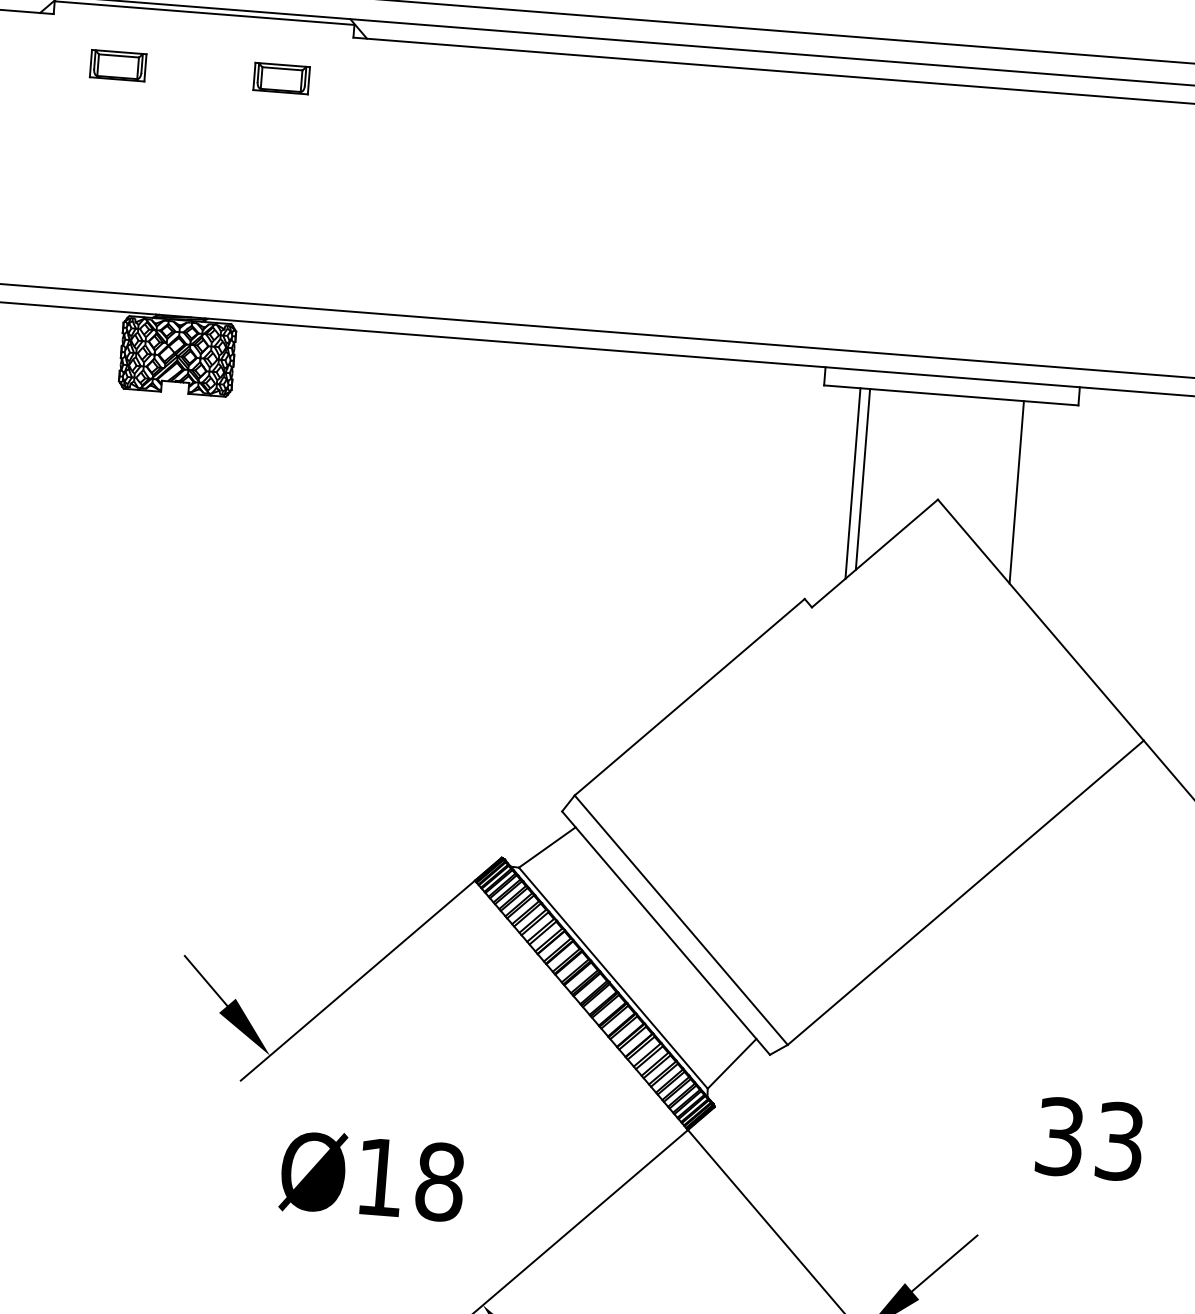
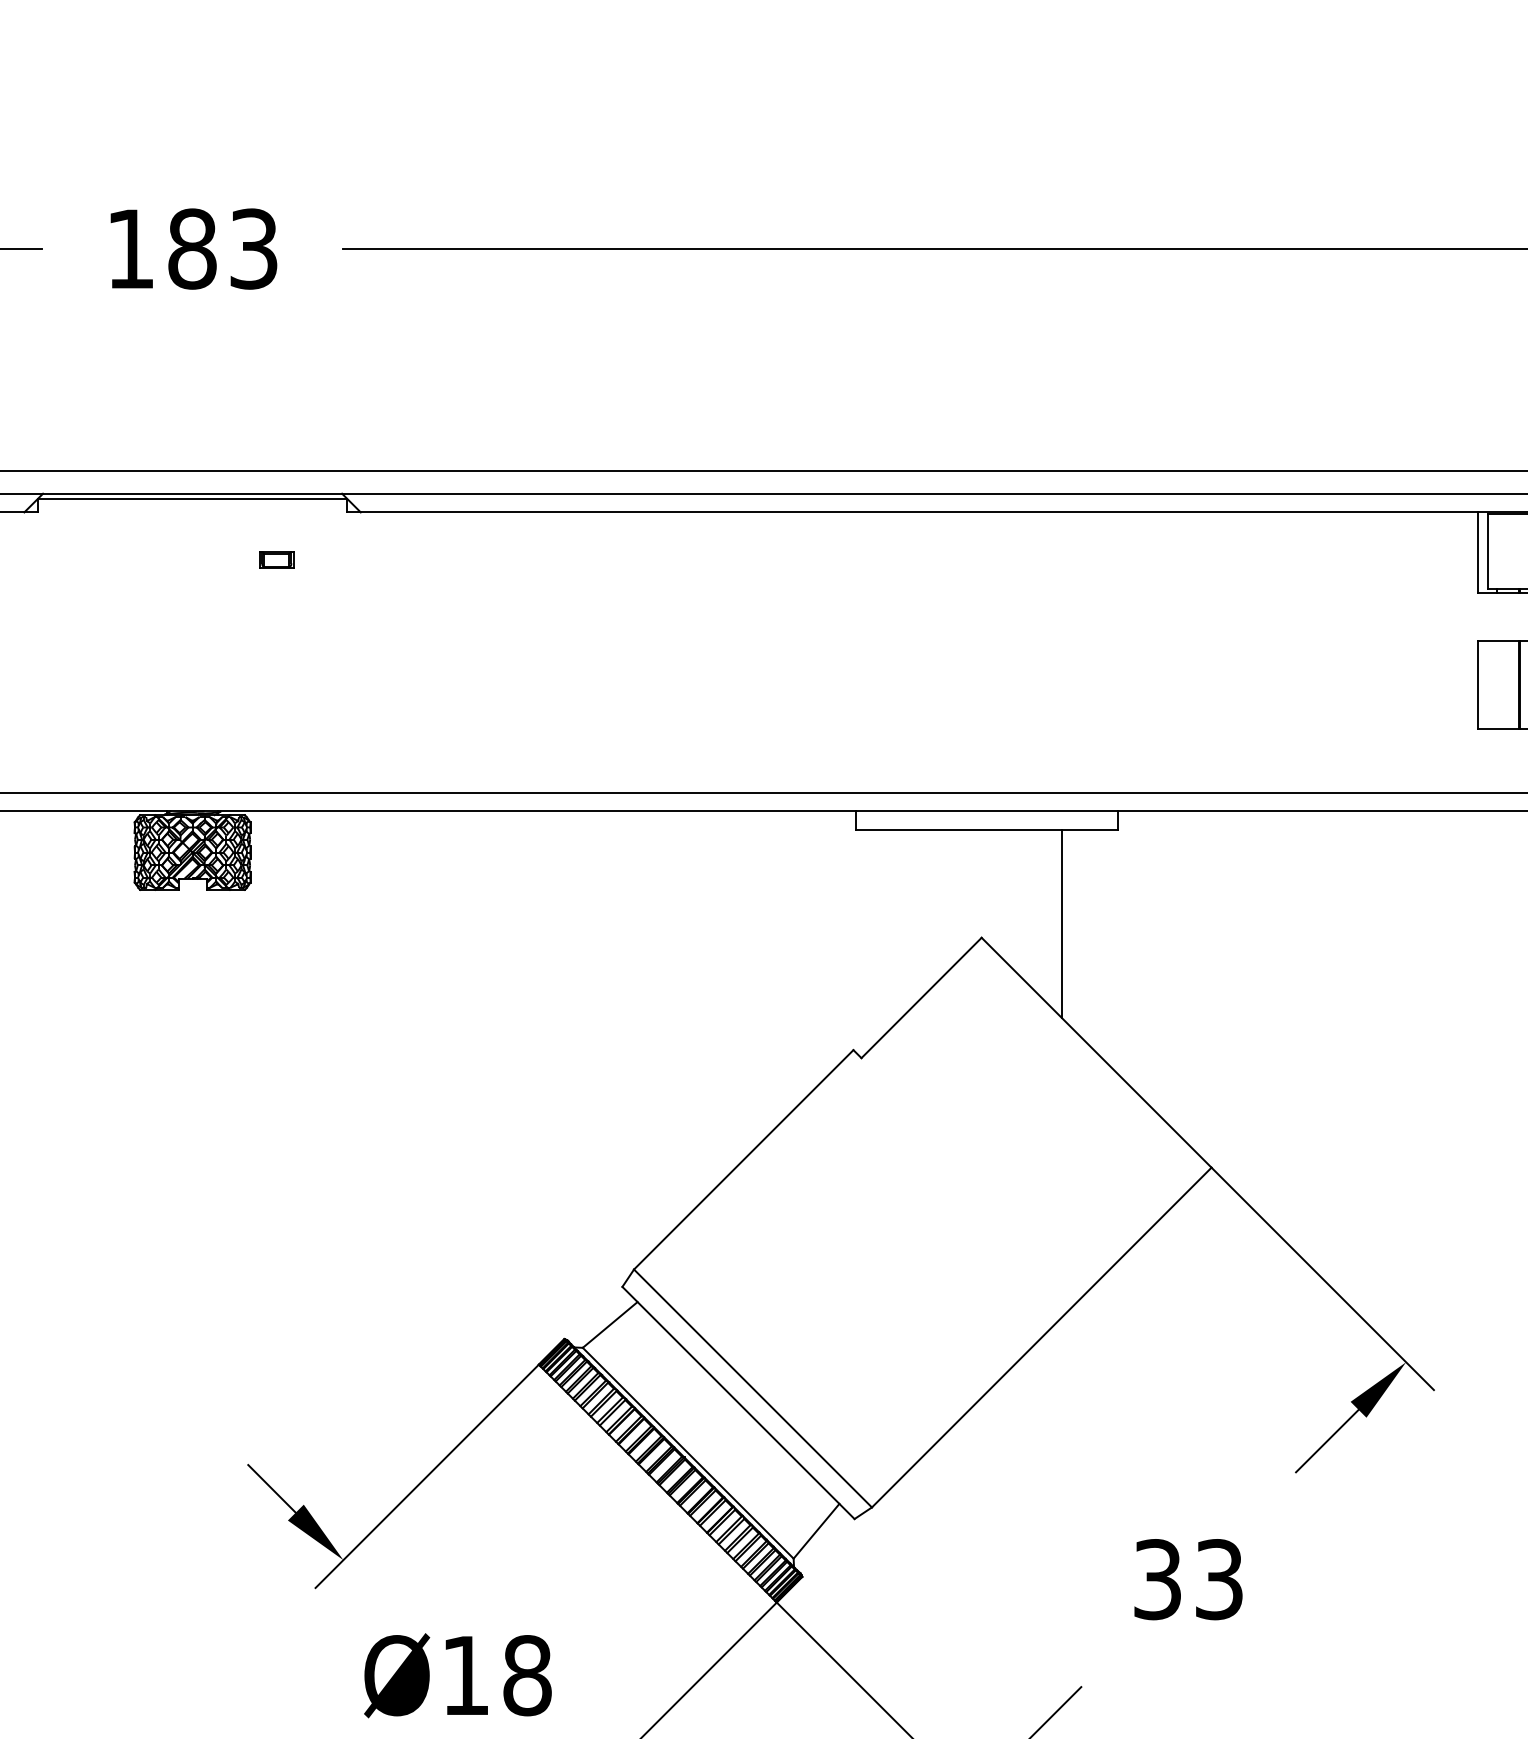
part: (118, 65) -> (108, 559), removed
part: (281, 78) -> (276, 559), size x0.6
line: (863, 479) -> (903, 923), removed
line: (852, 483) -> (893, 928), removed

